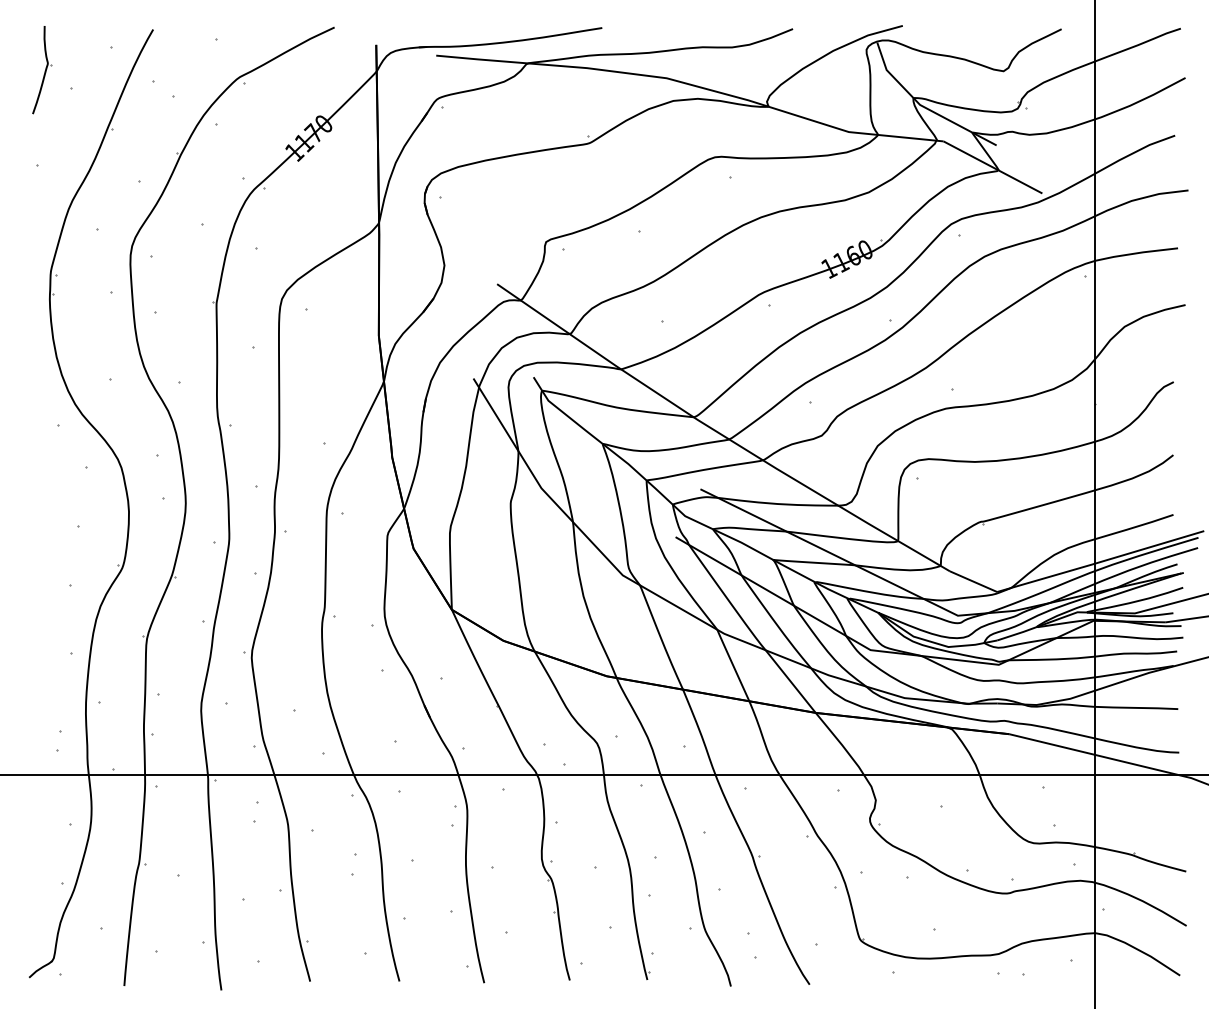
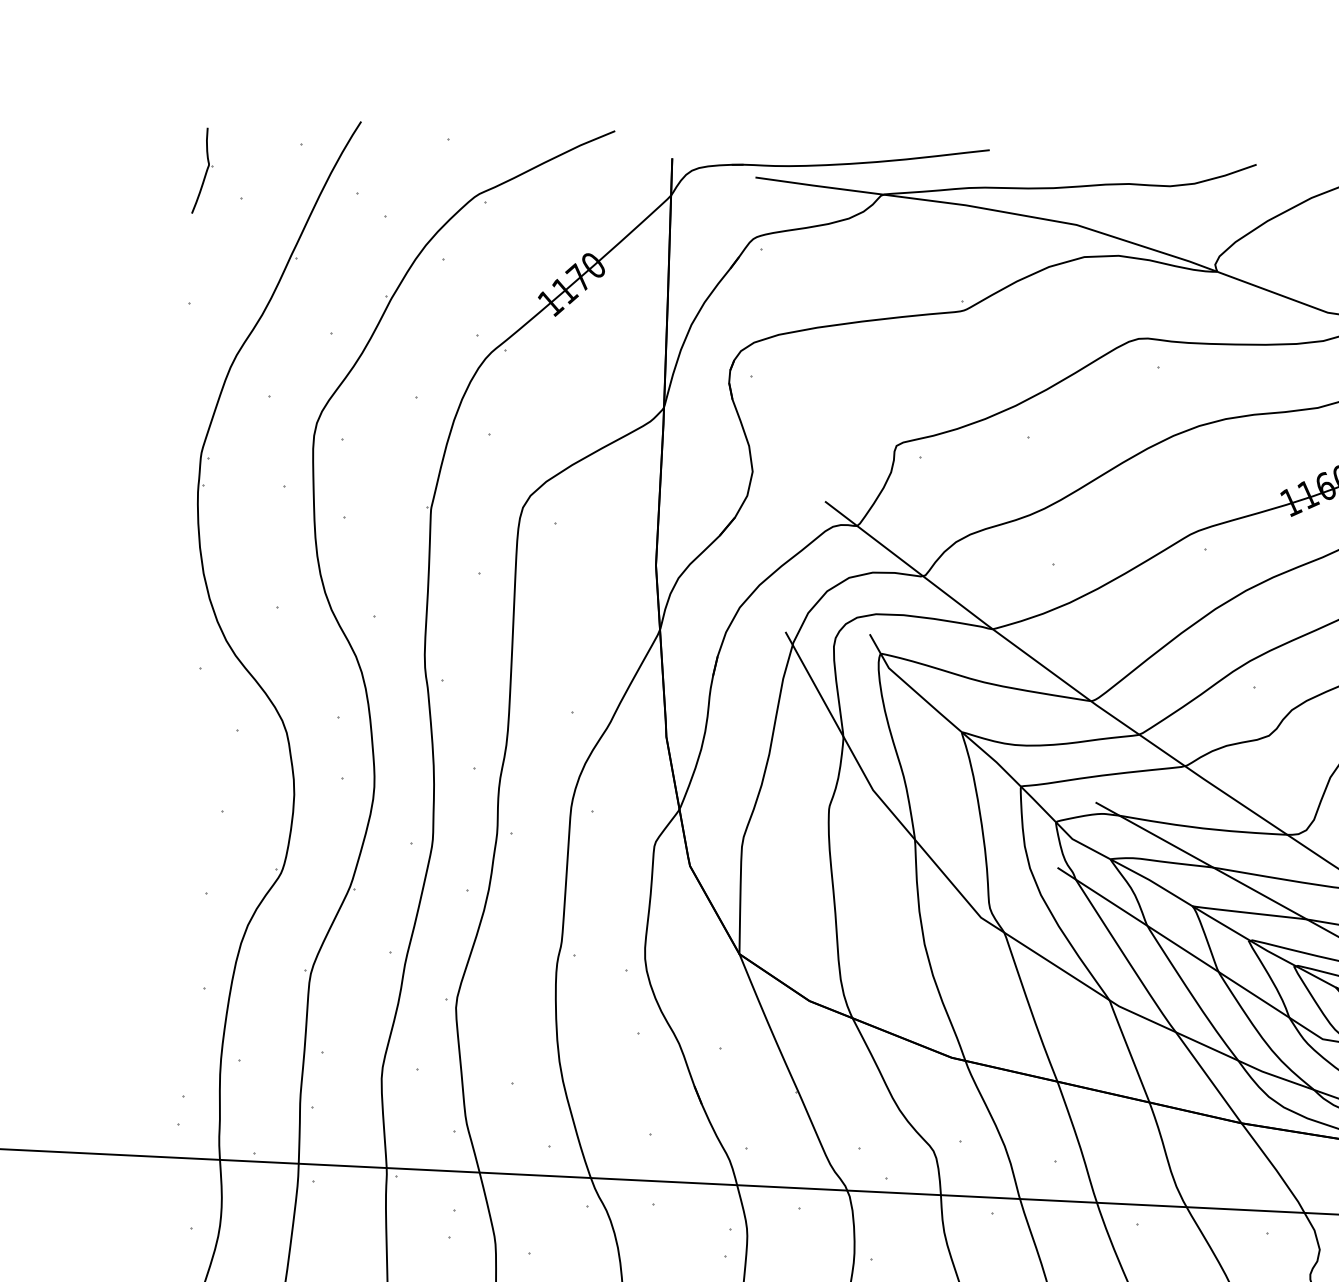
part: (42, 70) -> (203, 171), size x0.7

